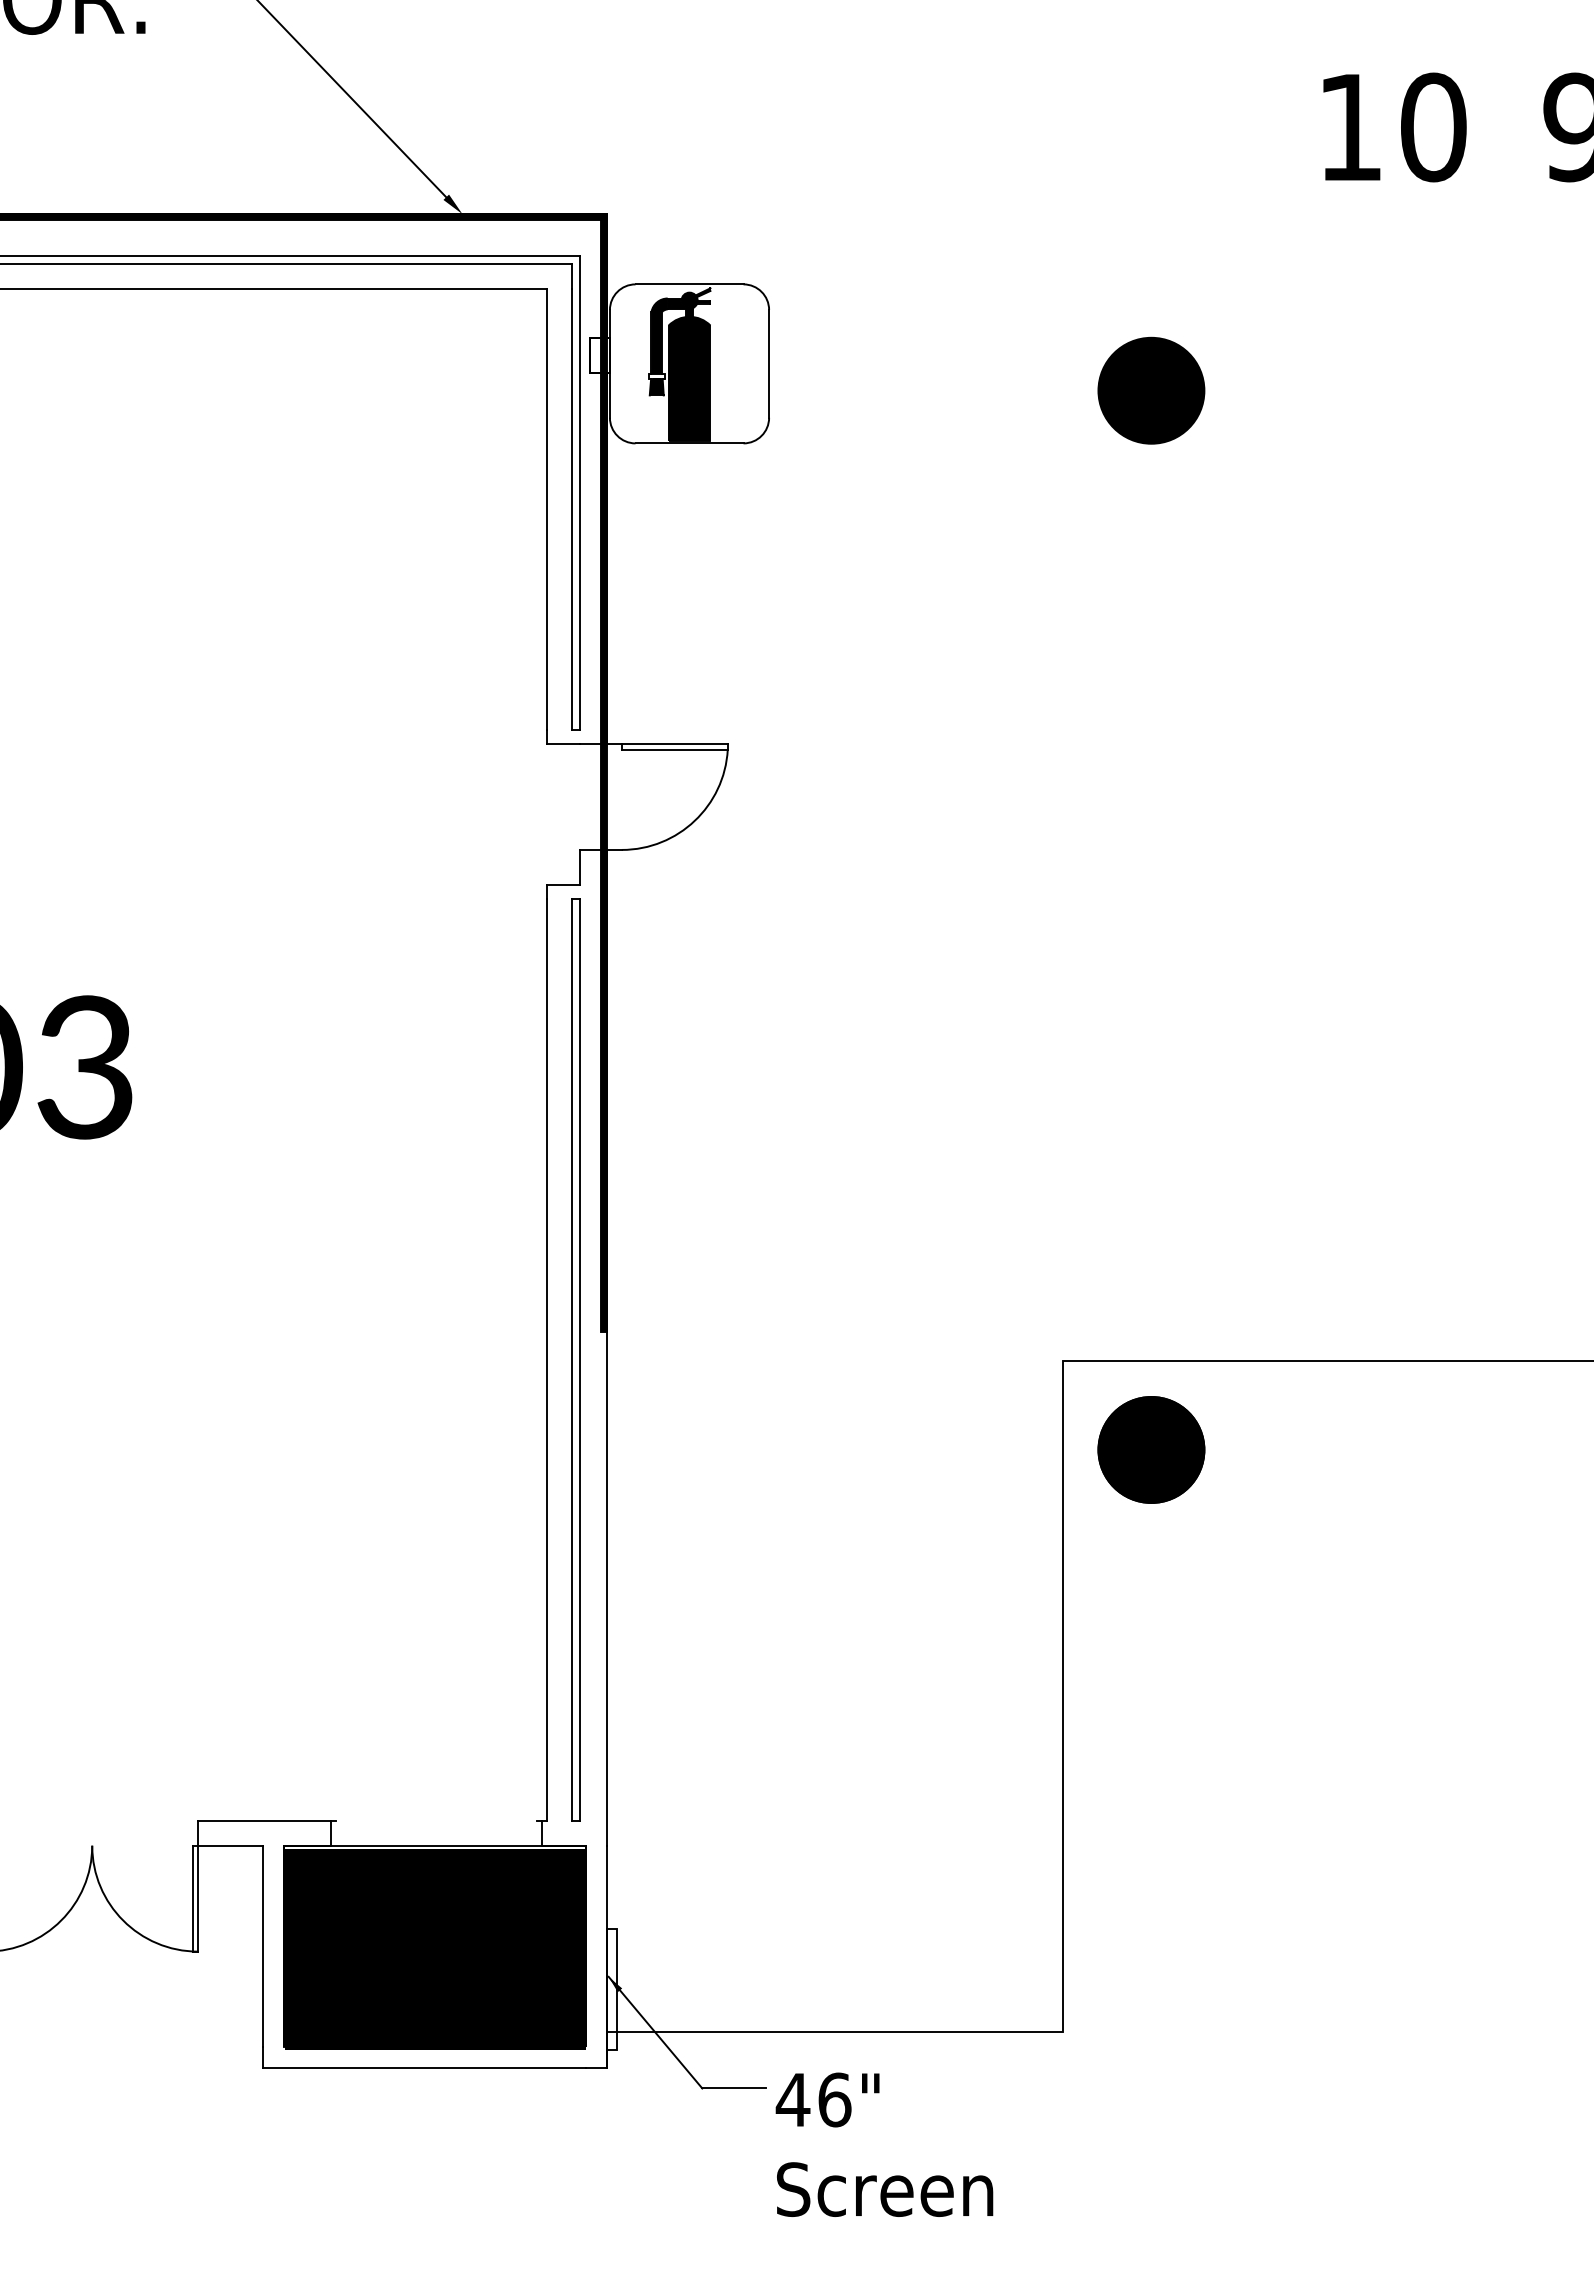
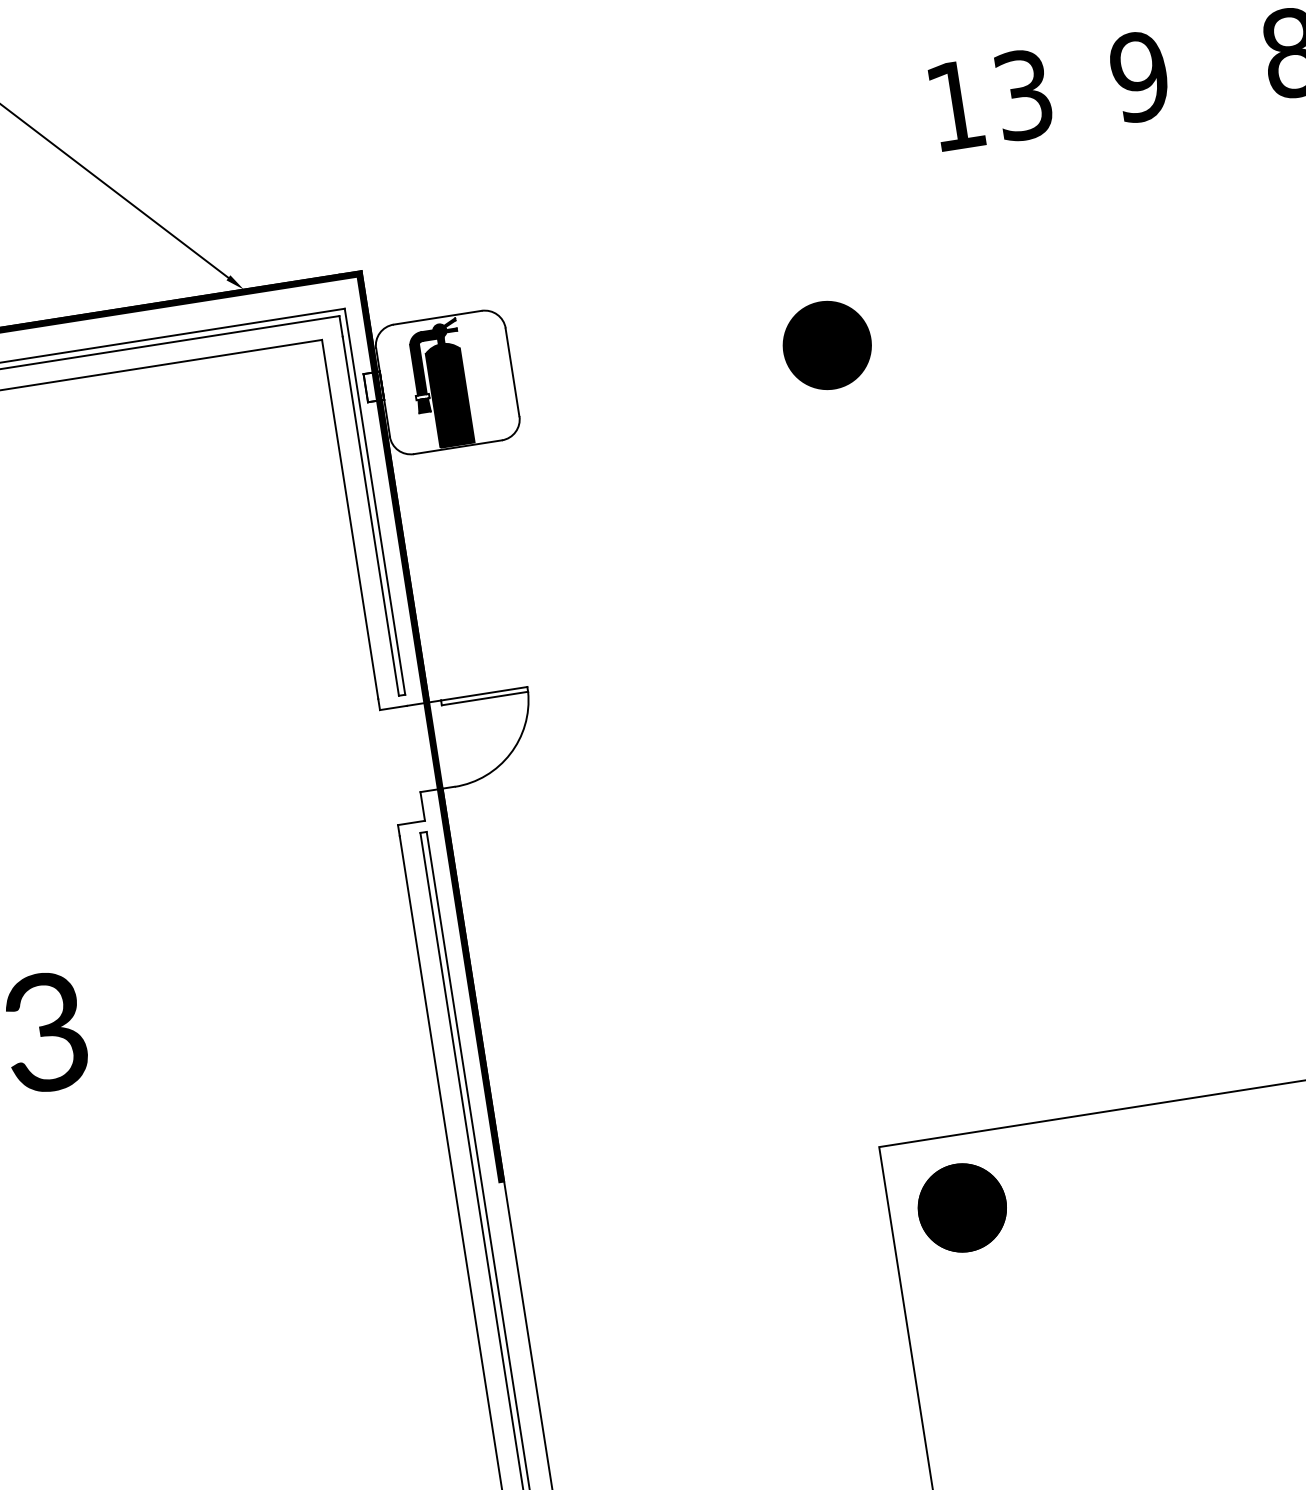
text: (1433, 127) -> (1023, 95), 10 -> 13

